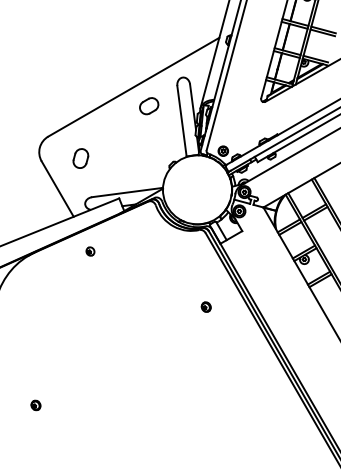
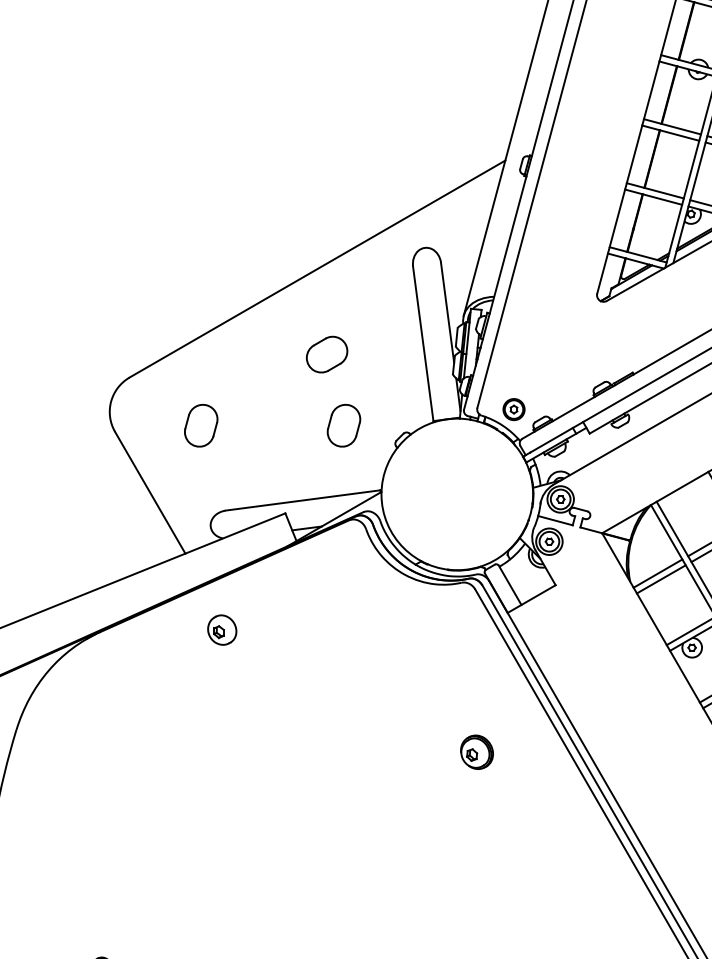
part: (149, 106) -> (327, 355), moved
part: (145, 158) -> (343, 425), added
part: (90, 251) -> (222, 629), size x1.6
part: (205, 306) -> (474, 750), size x1.6

